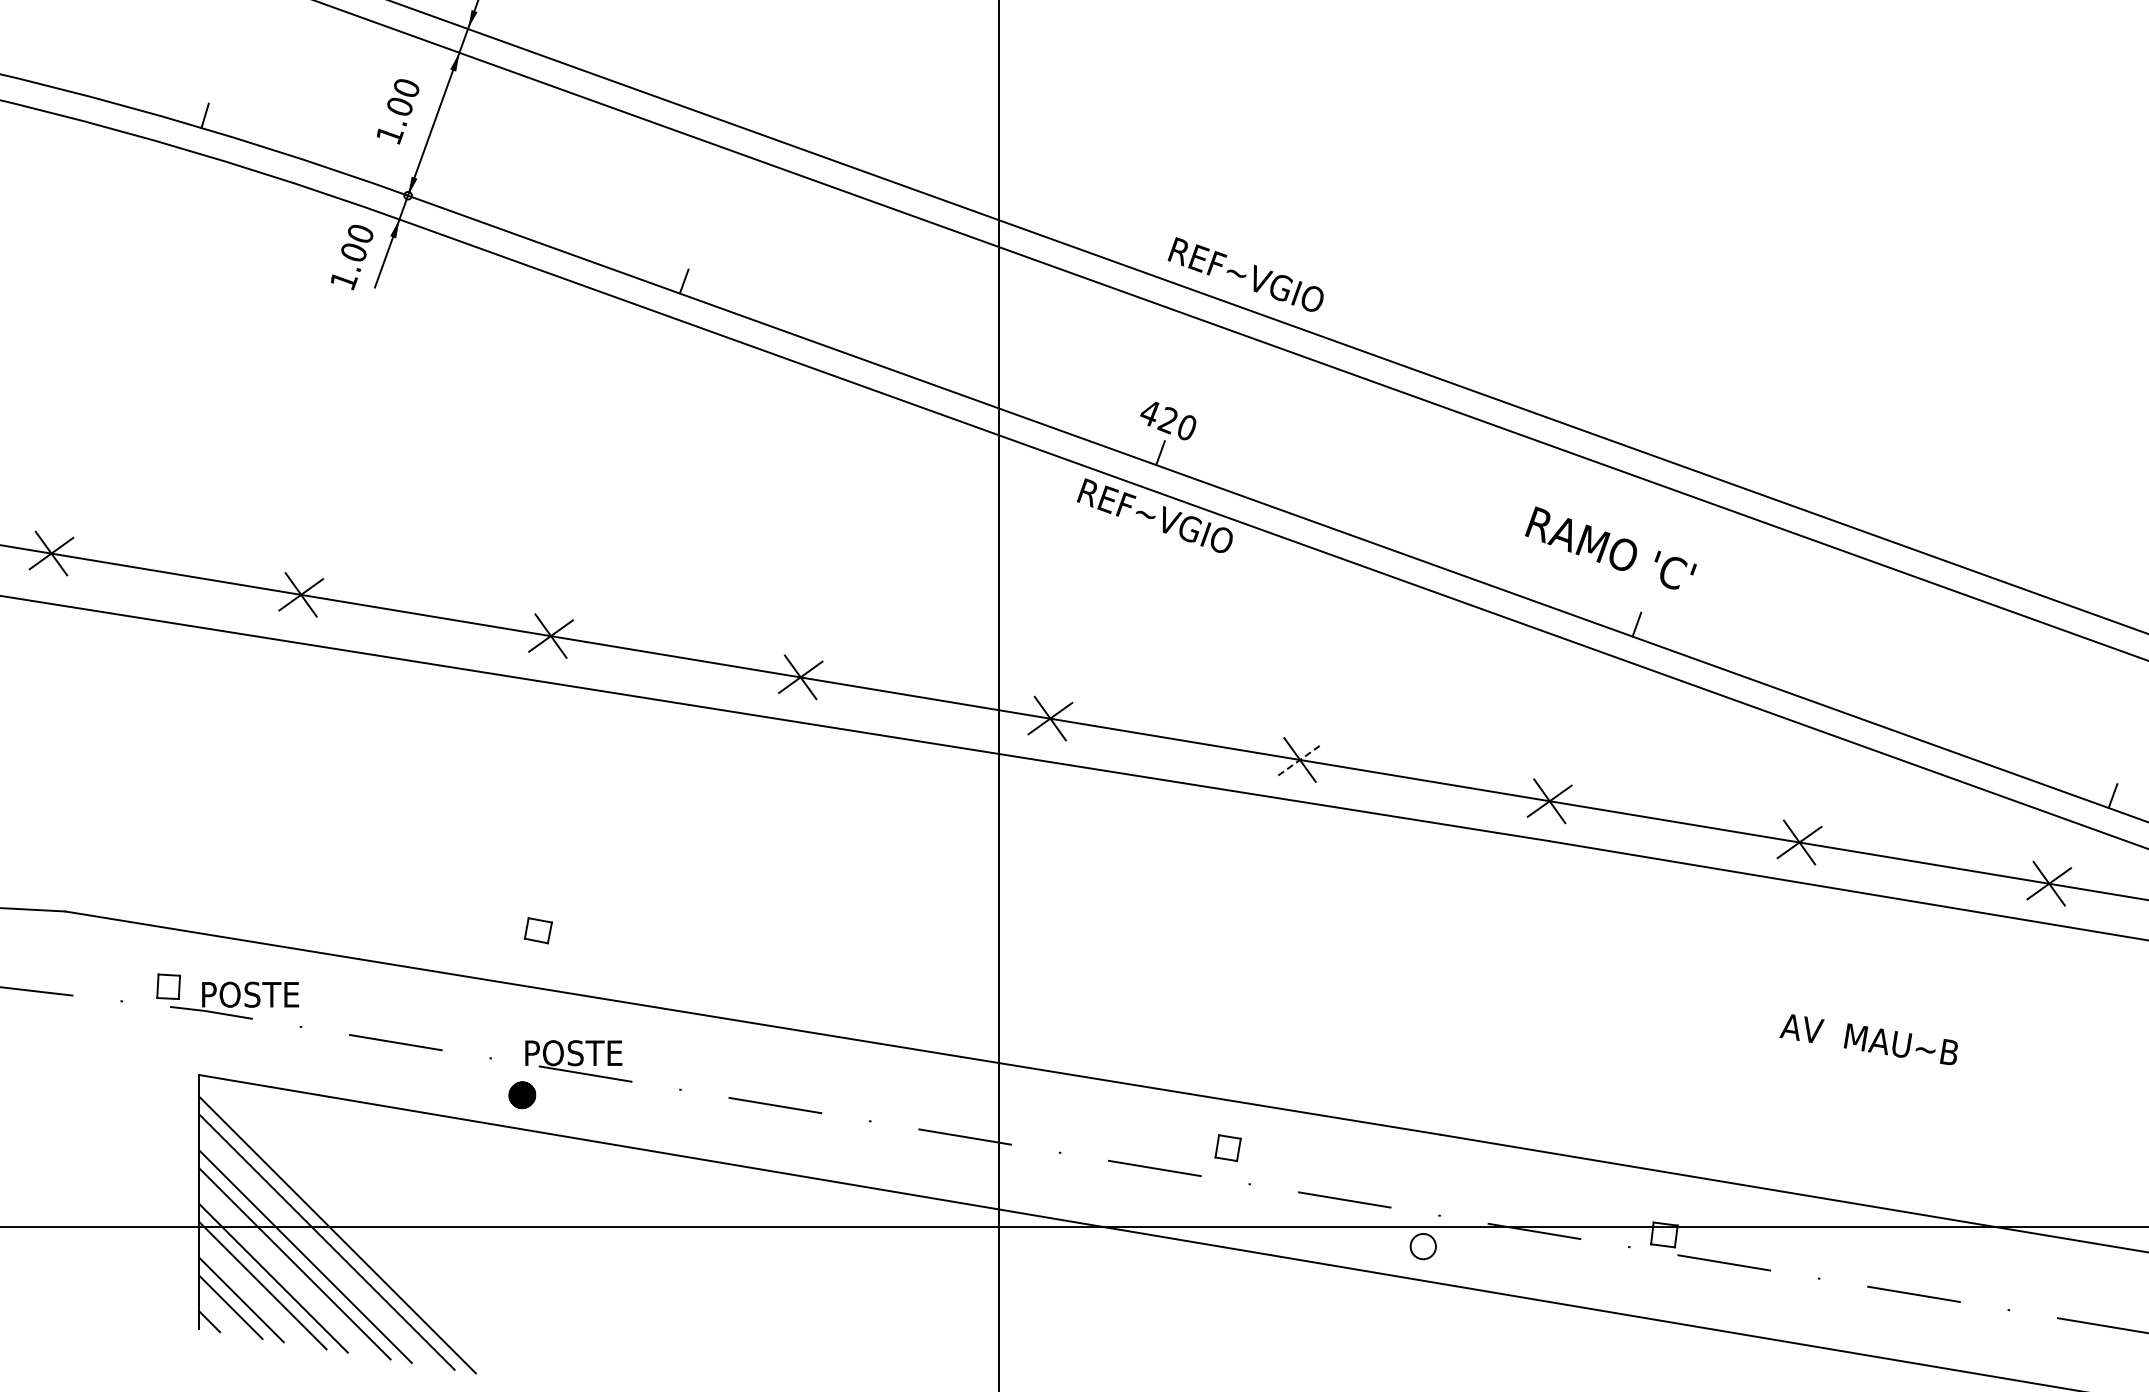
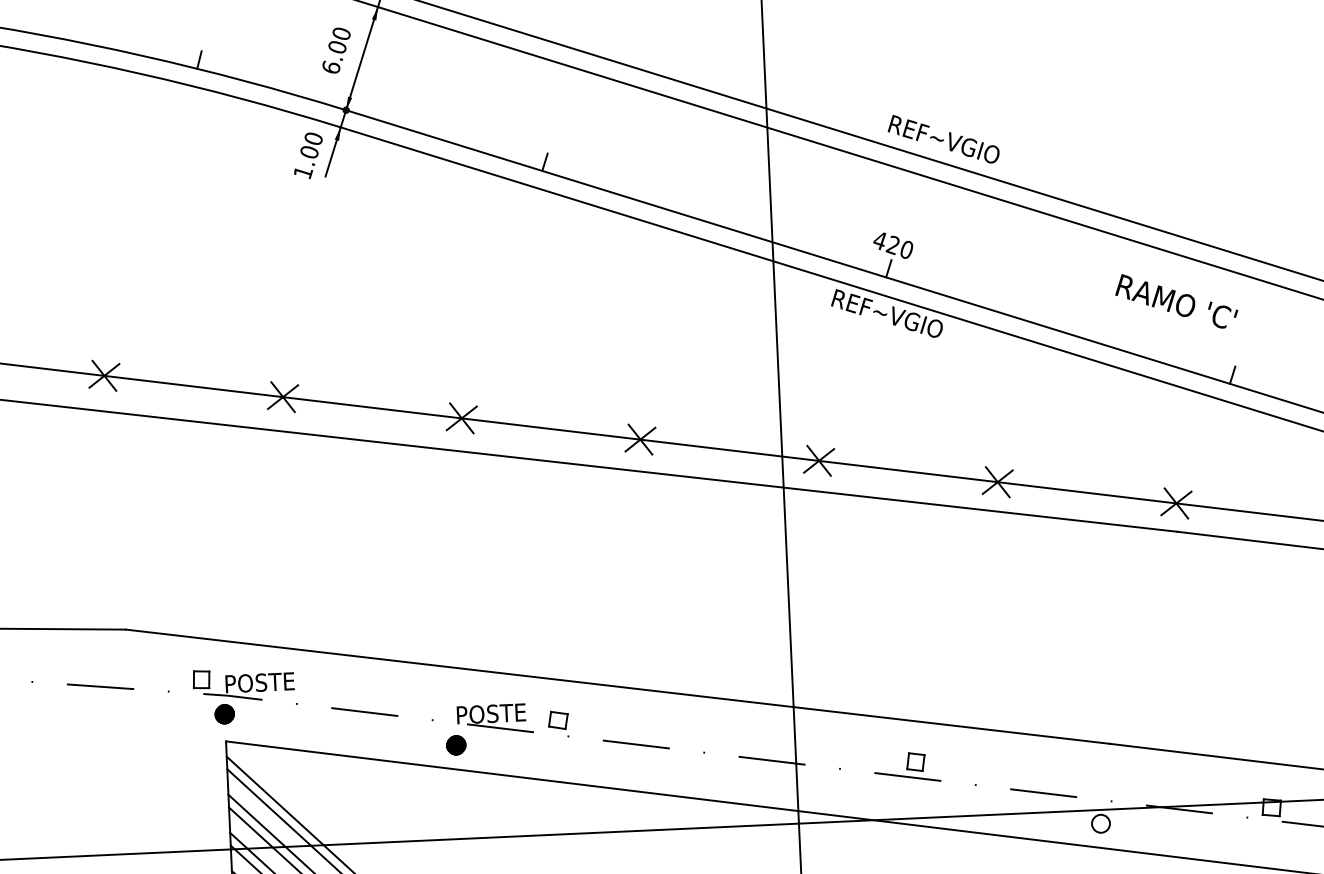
text: (390, 134) -> (331, 67), 1.00 -> 6.00
text: (1610, 547) -> (1176, 300), moved
line: (1300, 760) -> (998, 482), dashed -> solid
part: (537, 930) -> (557, 720), moved
part: (198, 1036) -> (224, 714), added
part: (1227, 1148) -> (915, 762), moved

